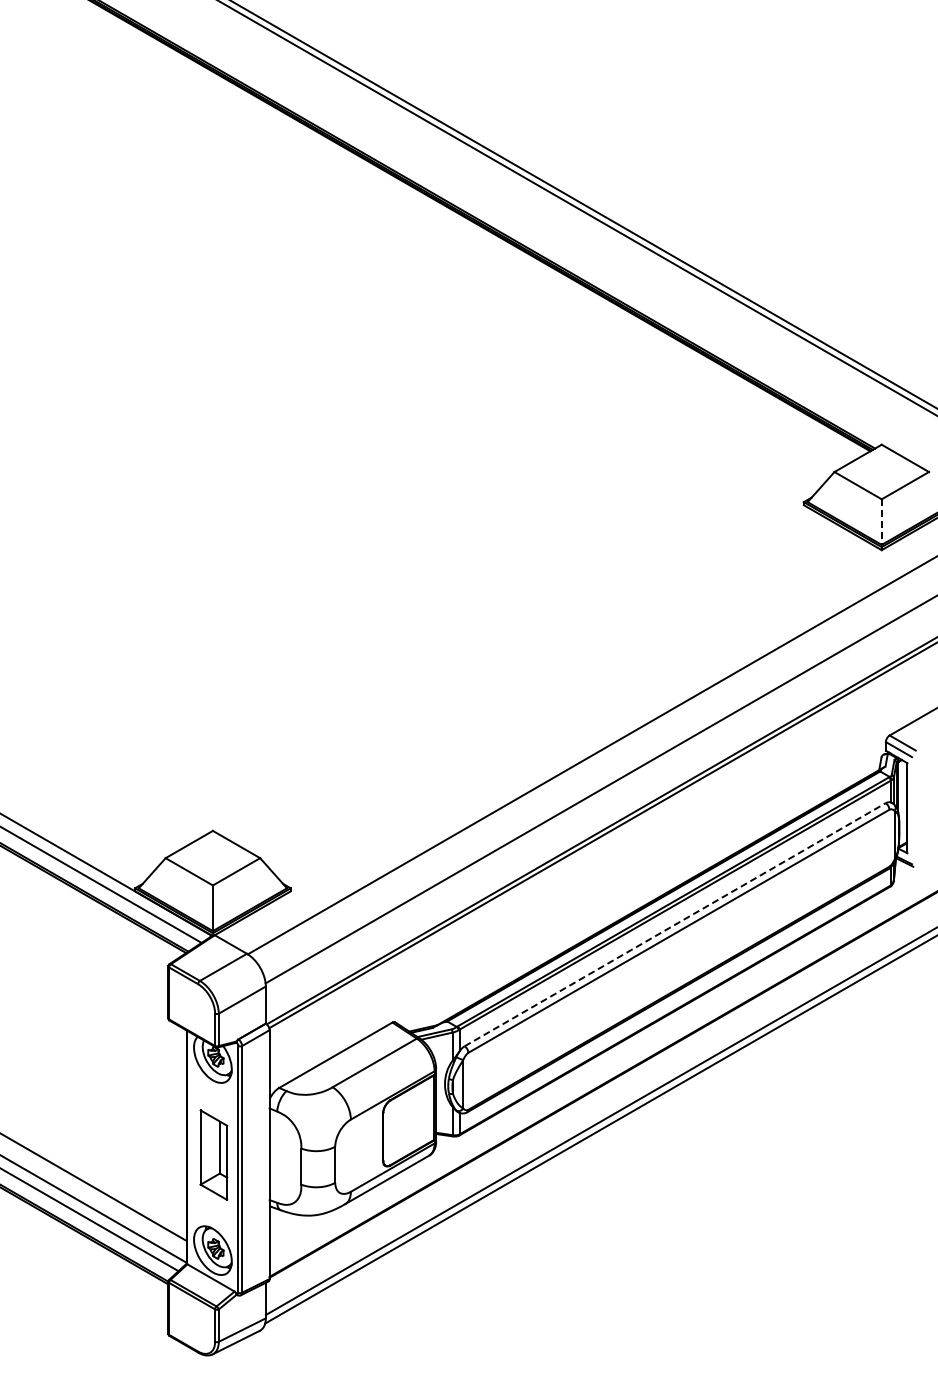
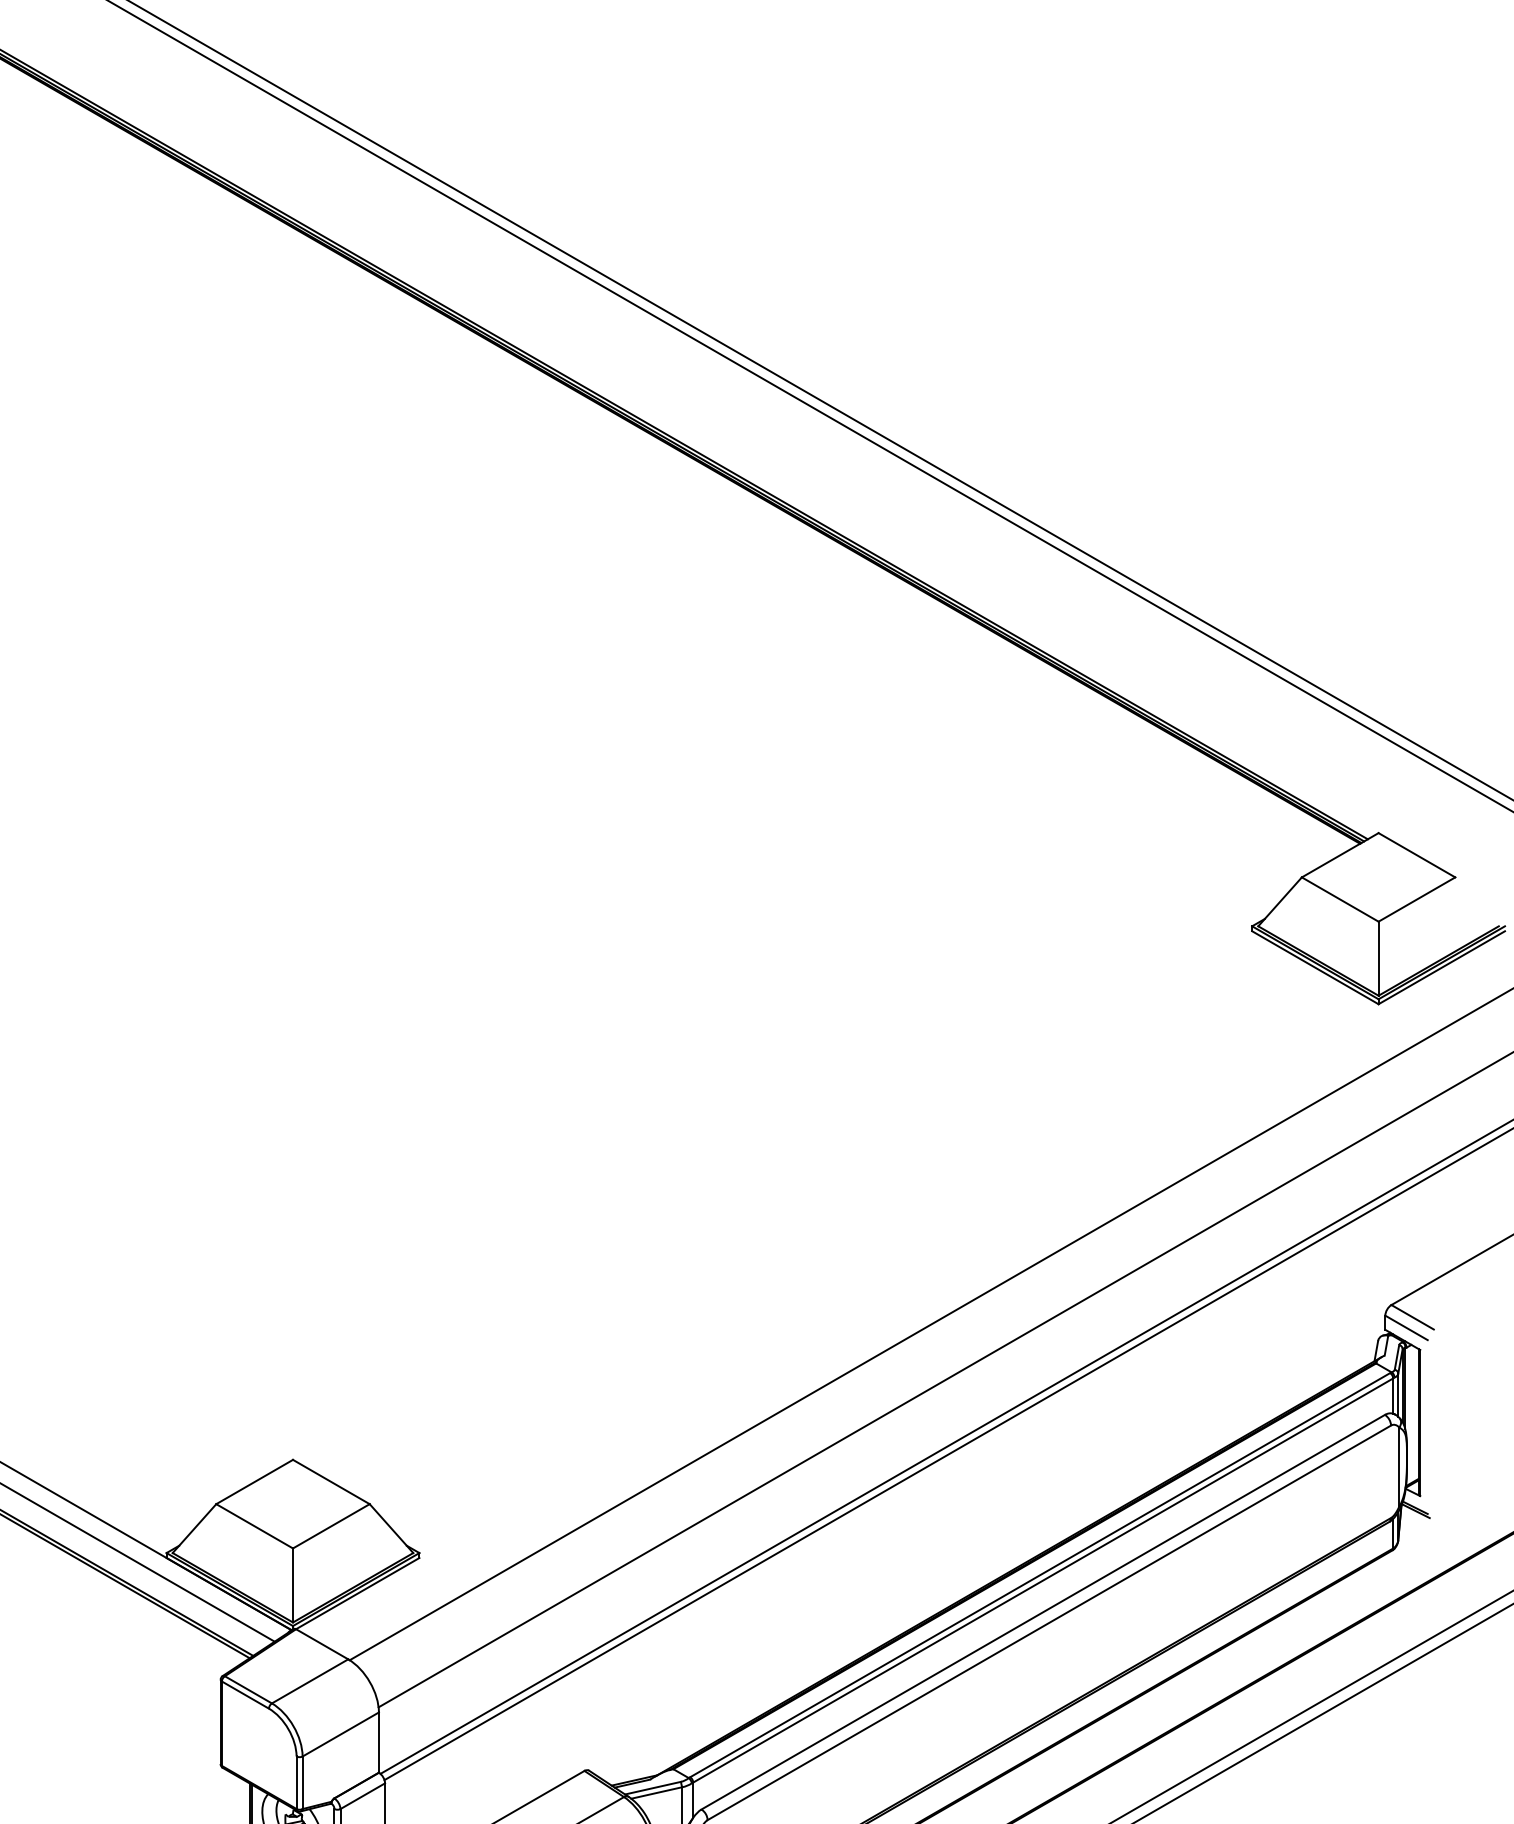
line: (881, 522) -> (1378, 959), dashed -> solid
line: (675, 924) -> (1043, 1611), dashed -> solid

